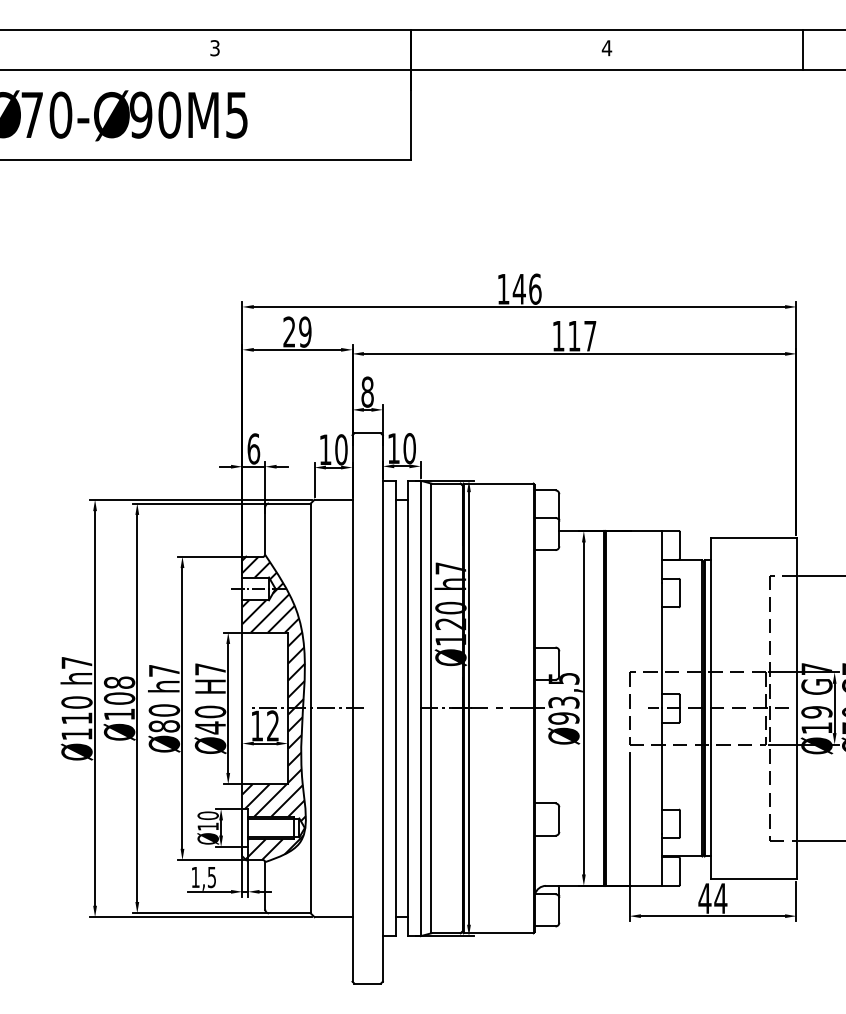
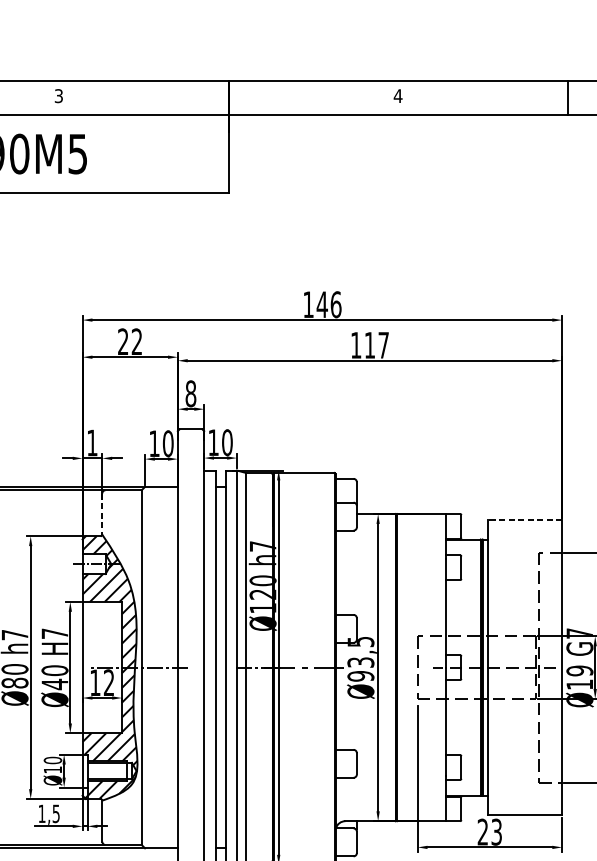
text: (305, 331) -> (137, 341), 29 -> 22
text: (253, 448) -> (92, 442), 6 -> 1
line: (265, 531) -> (102, 514), solid -> dashed
line: (753, 537) -> (524, 519), solid -> dashed
text: (712, 898) -> (489, 832), 44 -> 23

